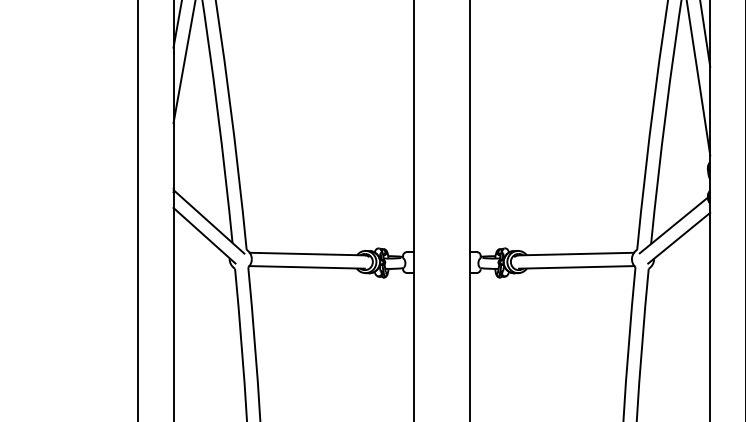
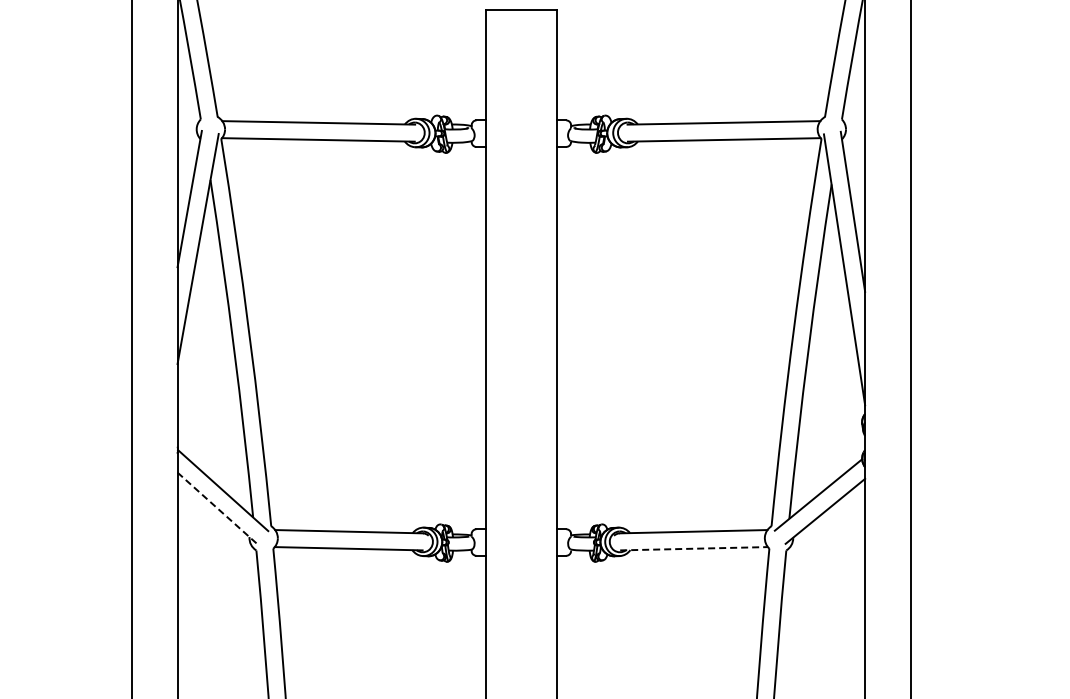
line: (204, 235) -> (217, 508), solid -> dashed
line: (577, 267) -> (694, 548), solid -> dashed

